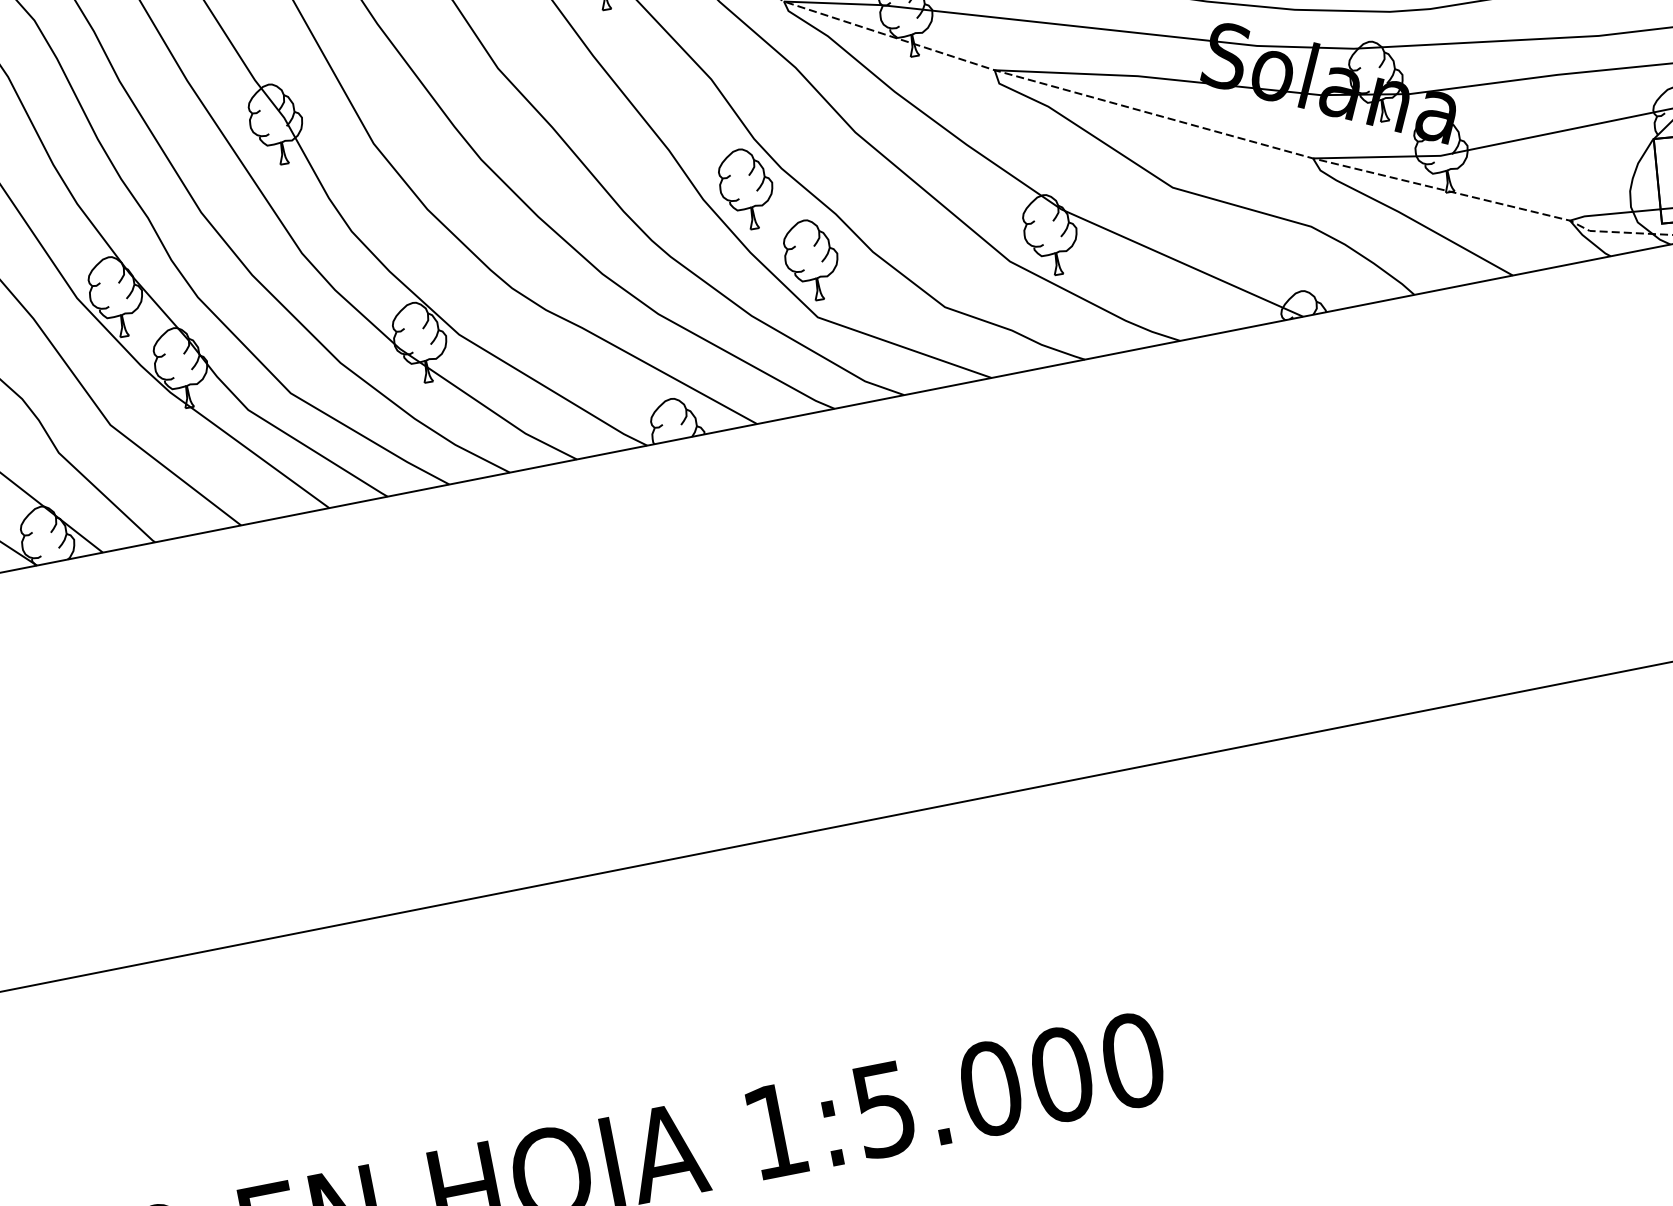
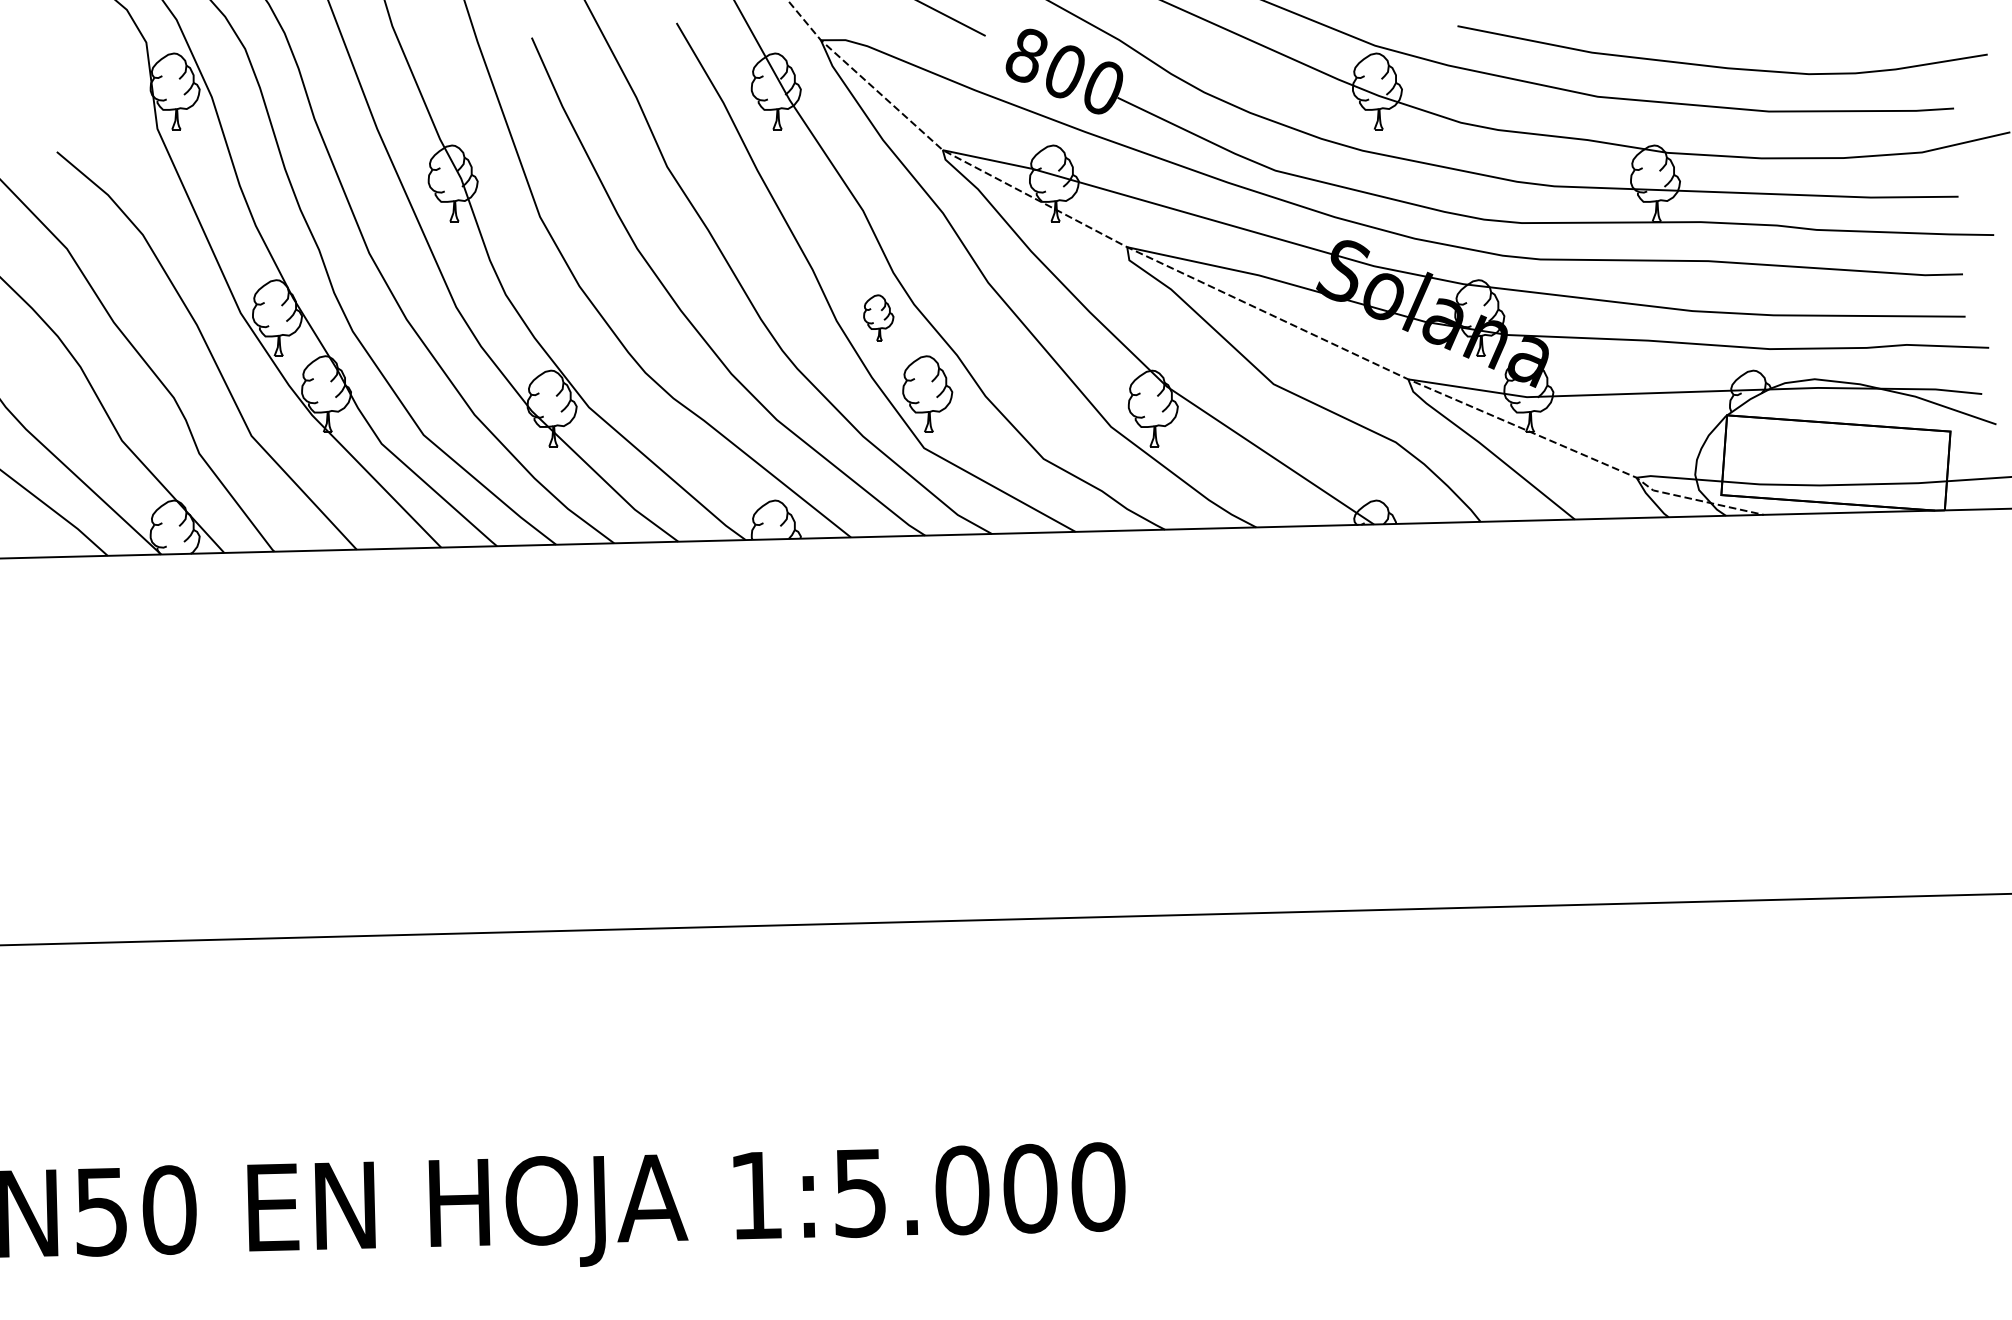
part: (746, 188) -> (878, 317), size x0.6

